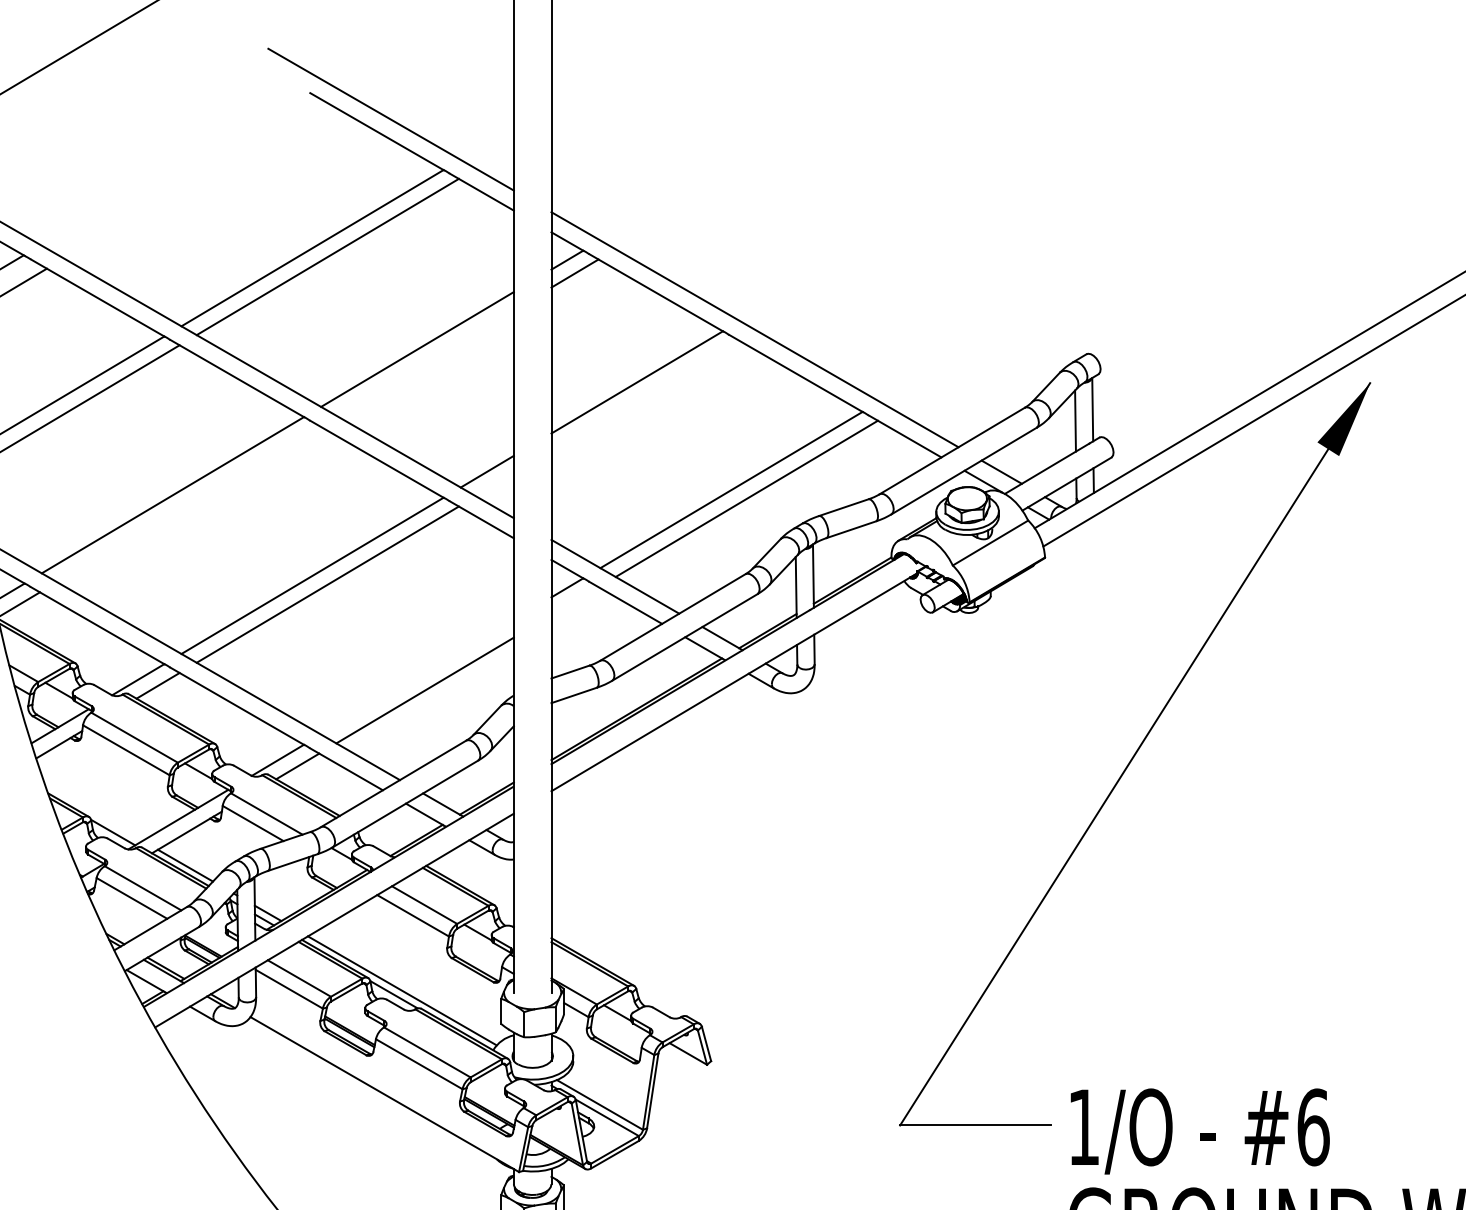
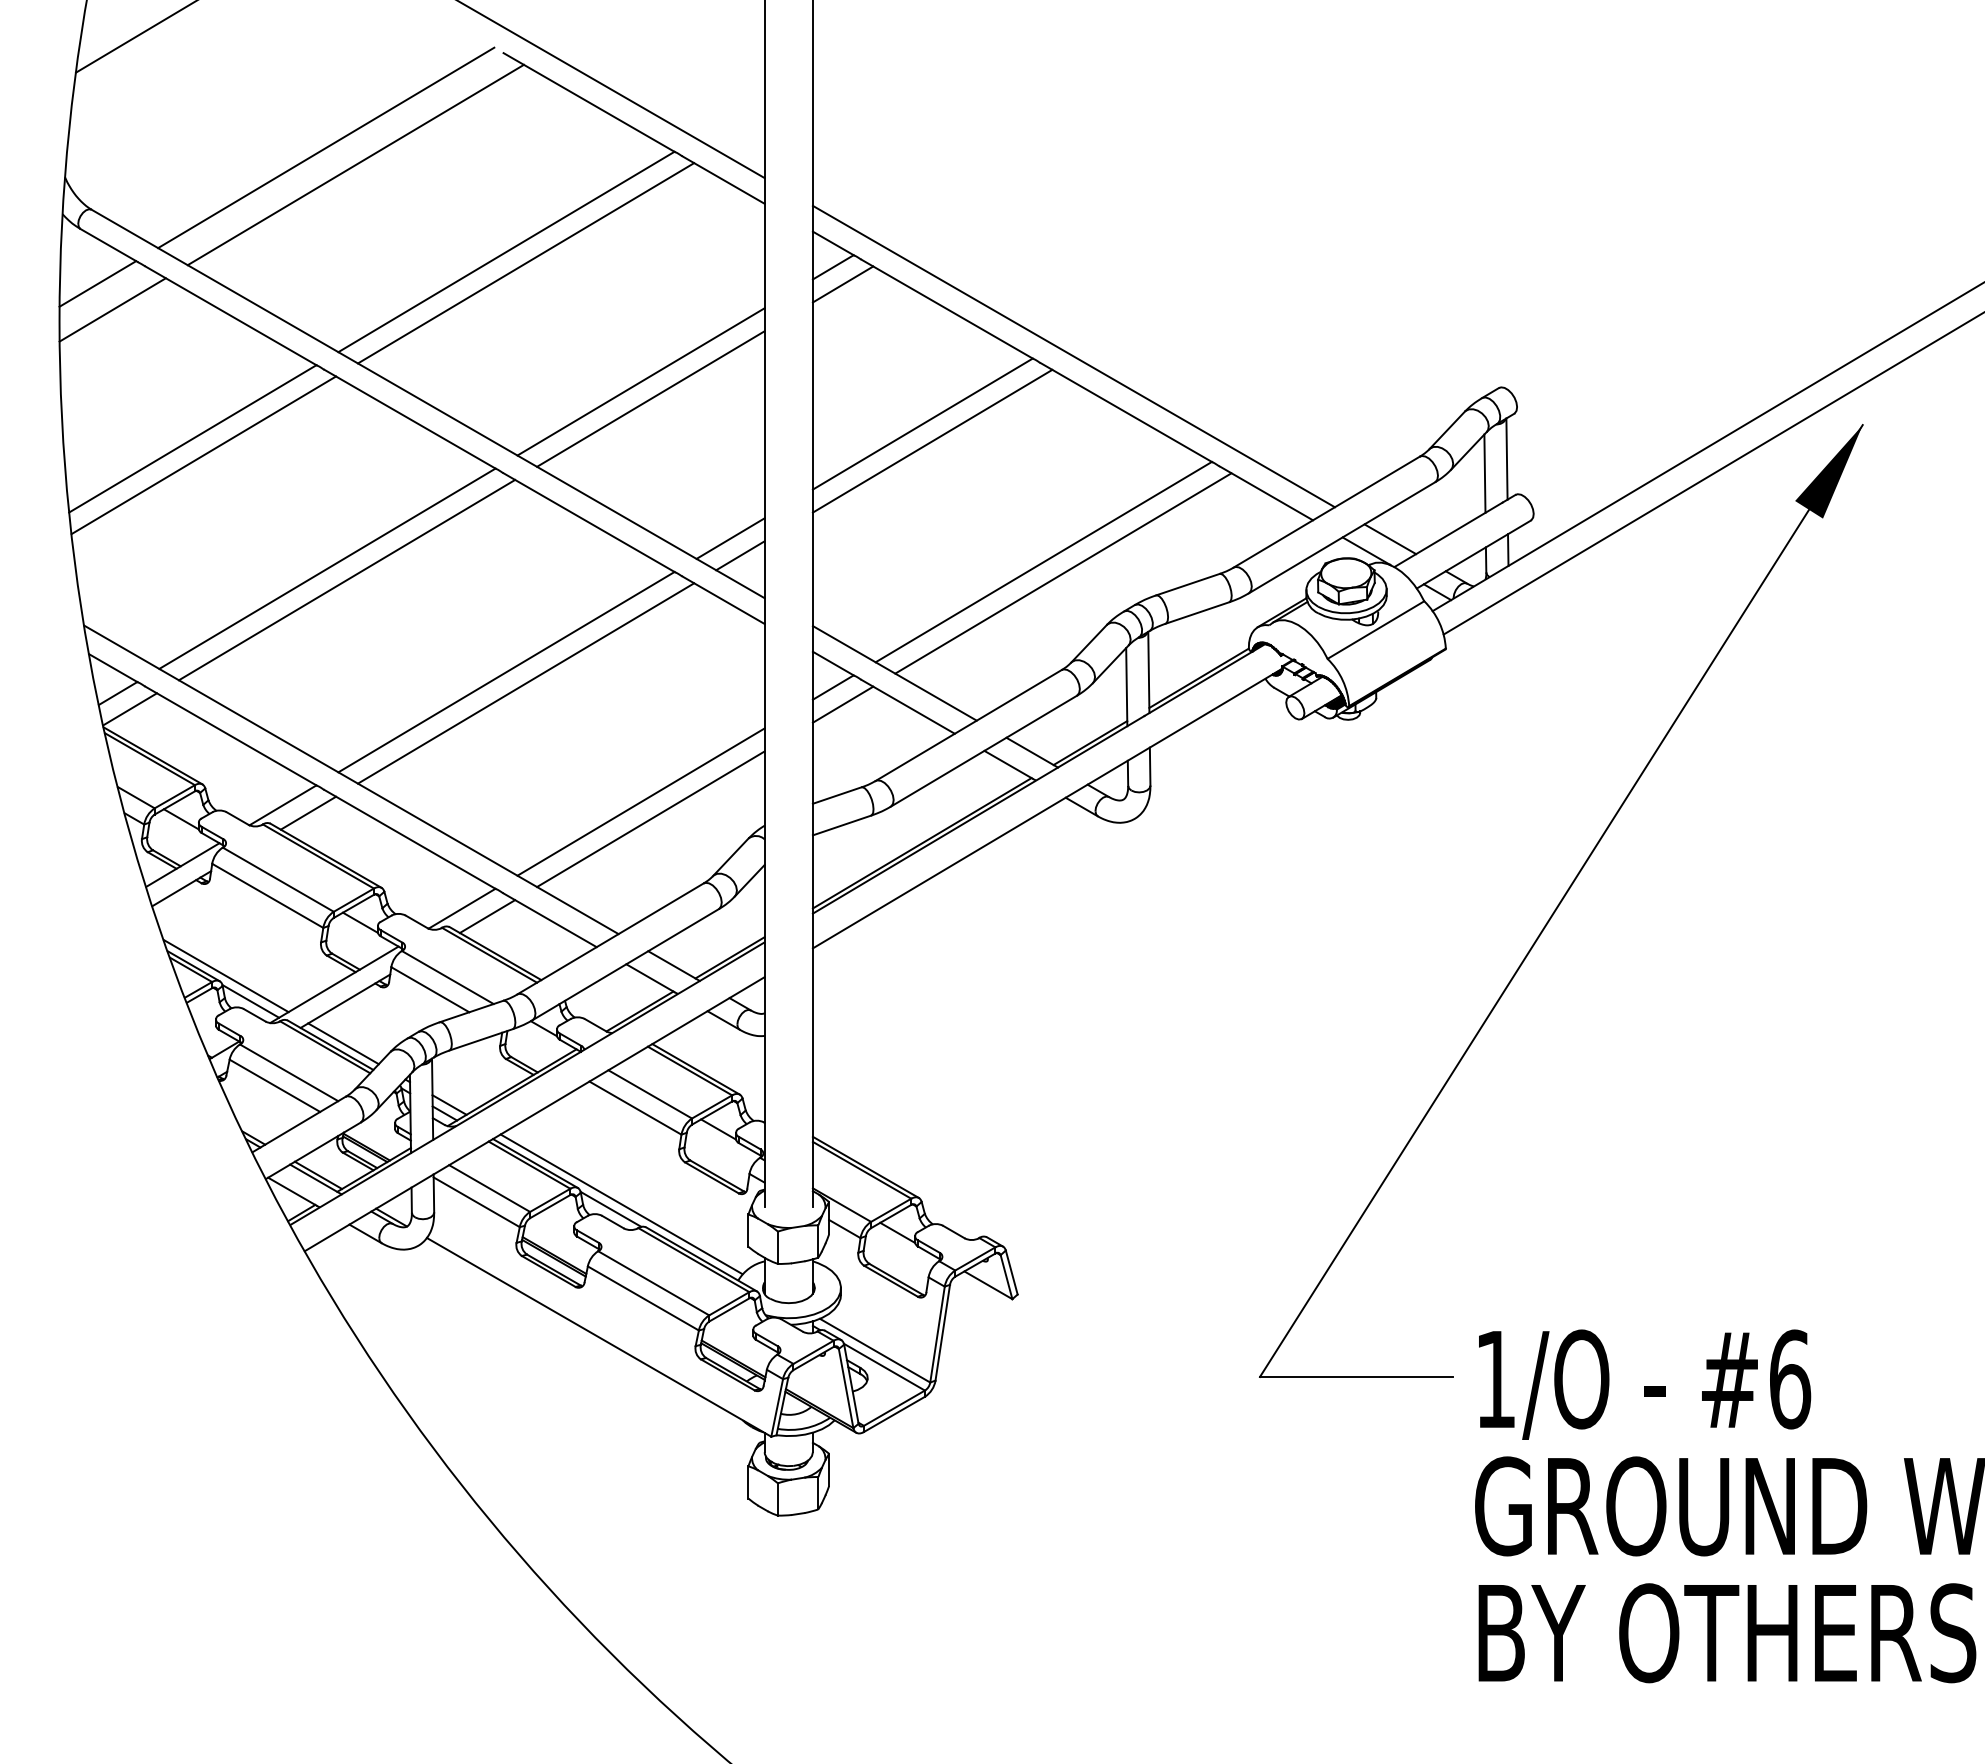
line: (172, 166) -> (326, 147), added
line: (194, 179) -> (355, 164), added
line: (424, 362) -> (650, 398), added
line: (644, 395) -> (932, 440), added
line: (495, 484) -> (740, 555), added
line: (187, 503) -> (346, 579), added
line: (574, 601) -> (842, 704), added
line: (417, 676) -> (640, 801), added
line: (93, 813) -> (225, 976), added

